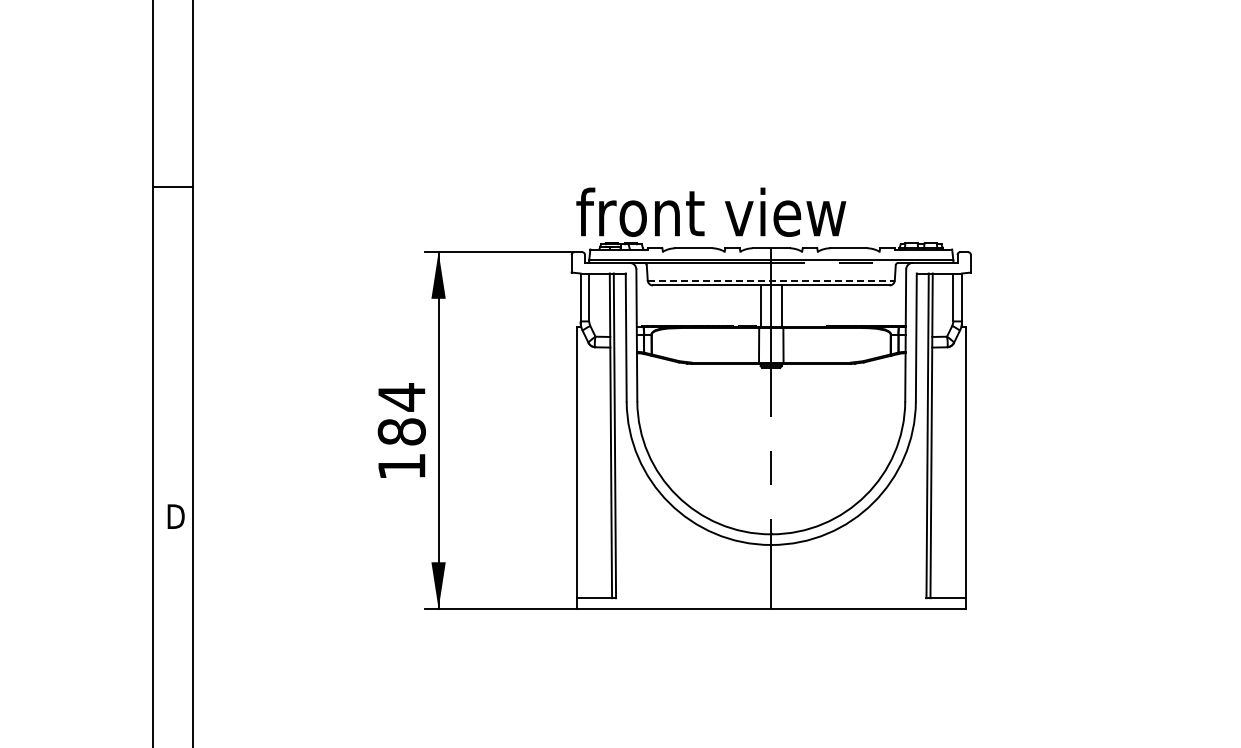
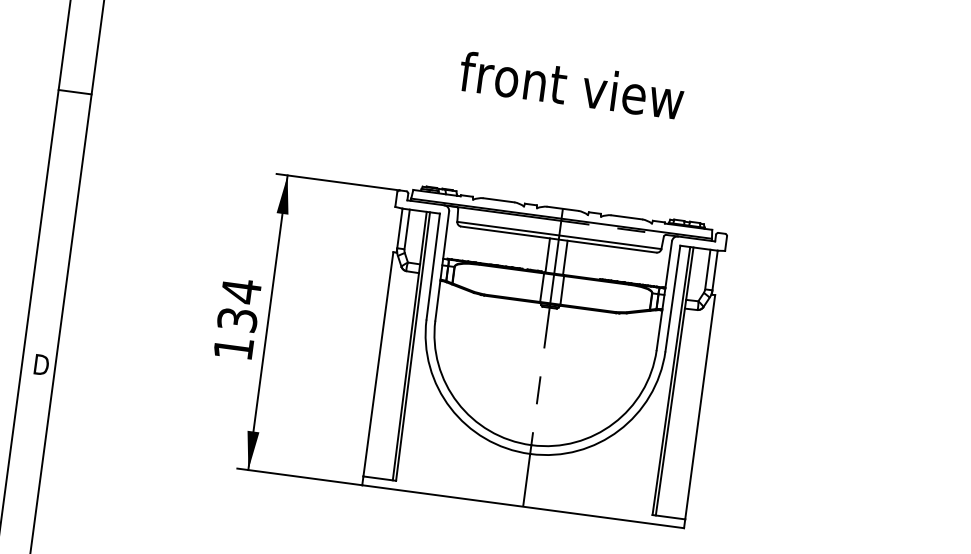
text: (711, 211) -> (572, 84), moved
line: (771, 280) -> (559, 235), dashed -> solid
text: (401, 431) -> (237, 319), 184 -> 134

